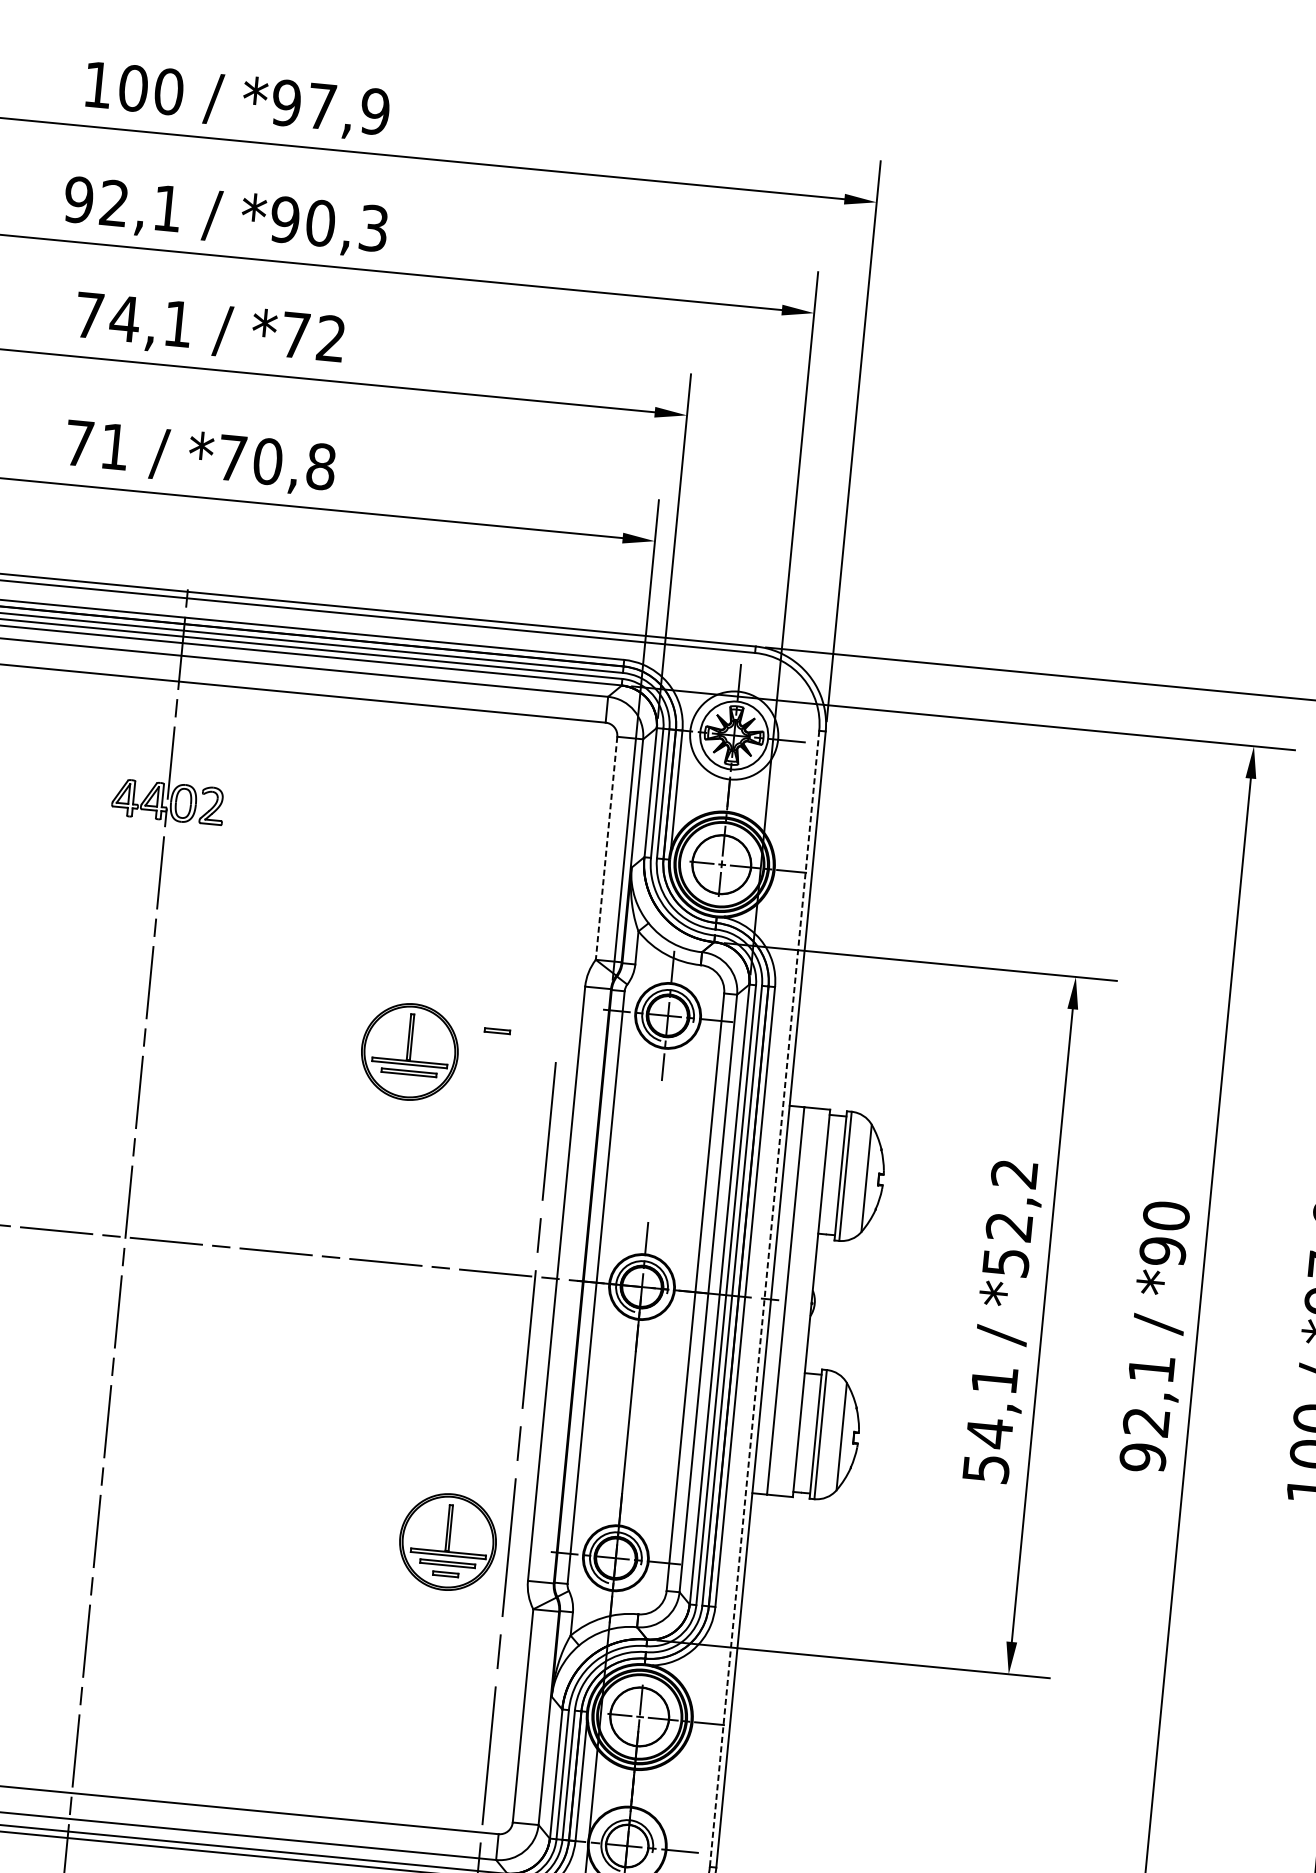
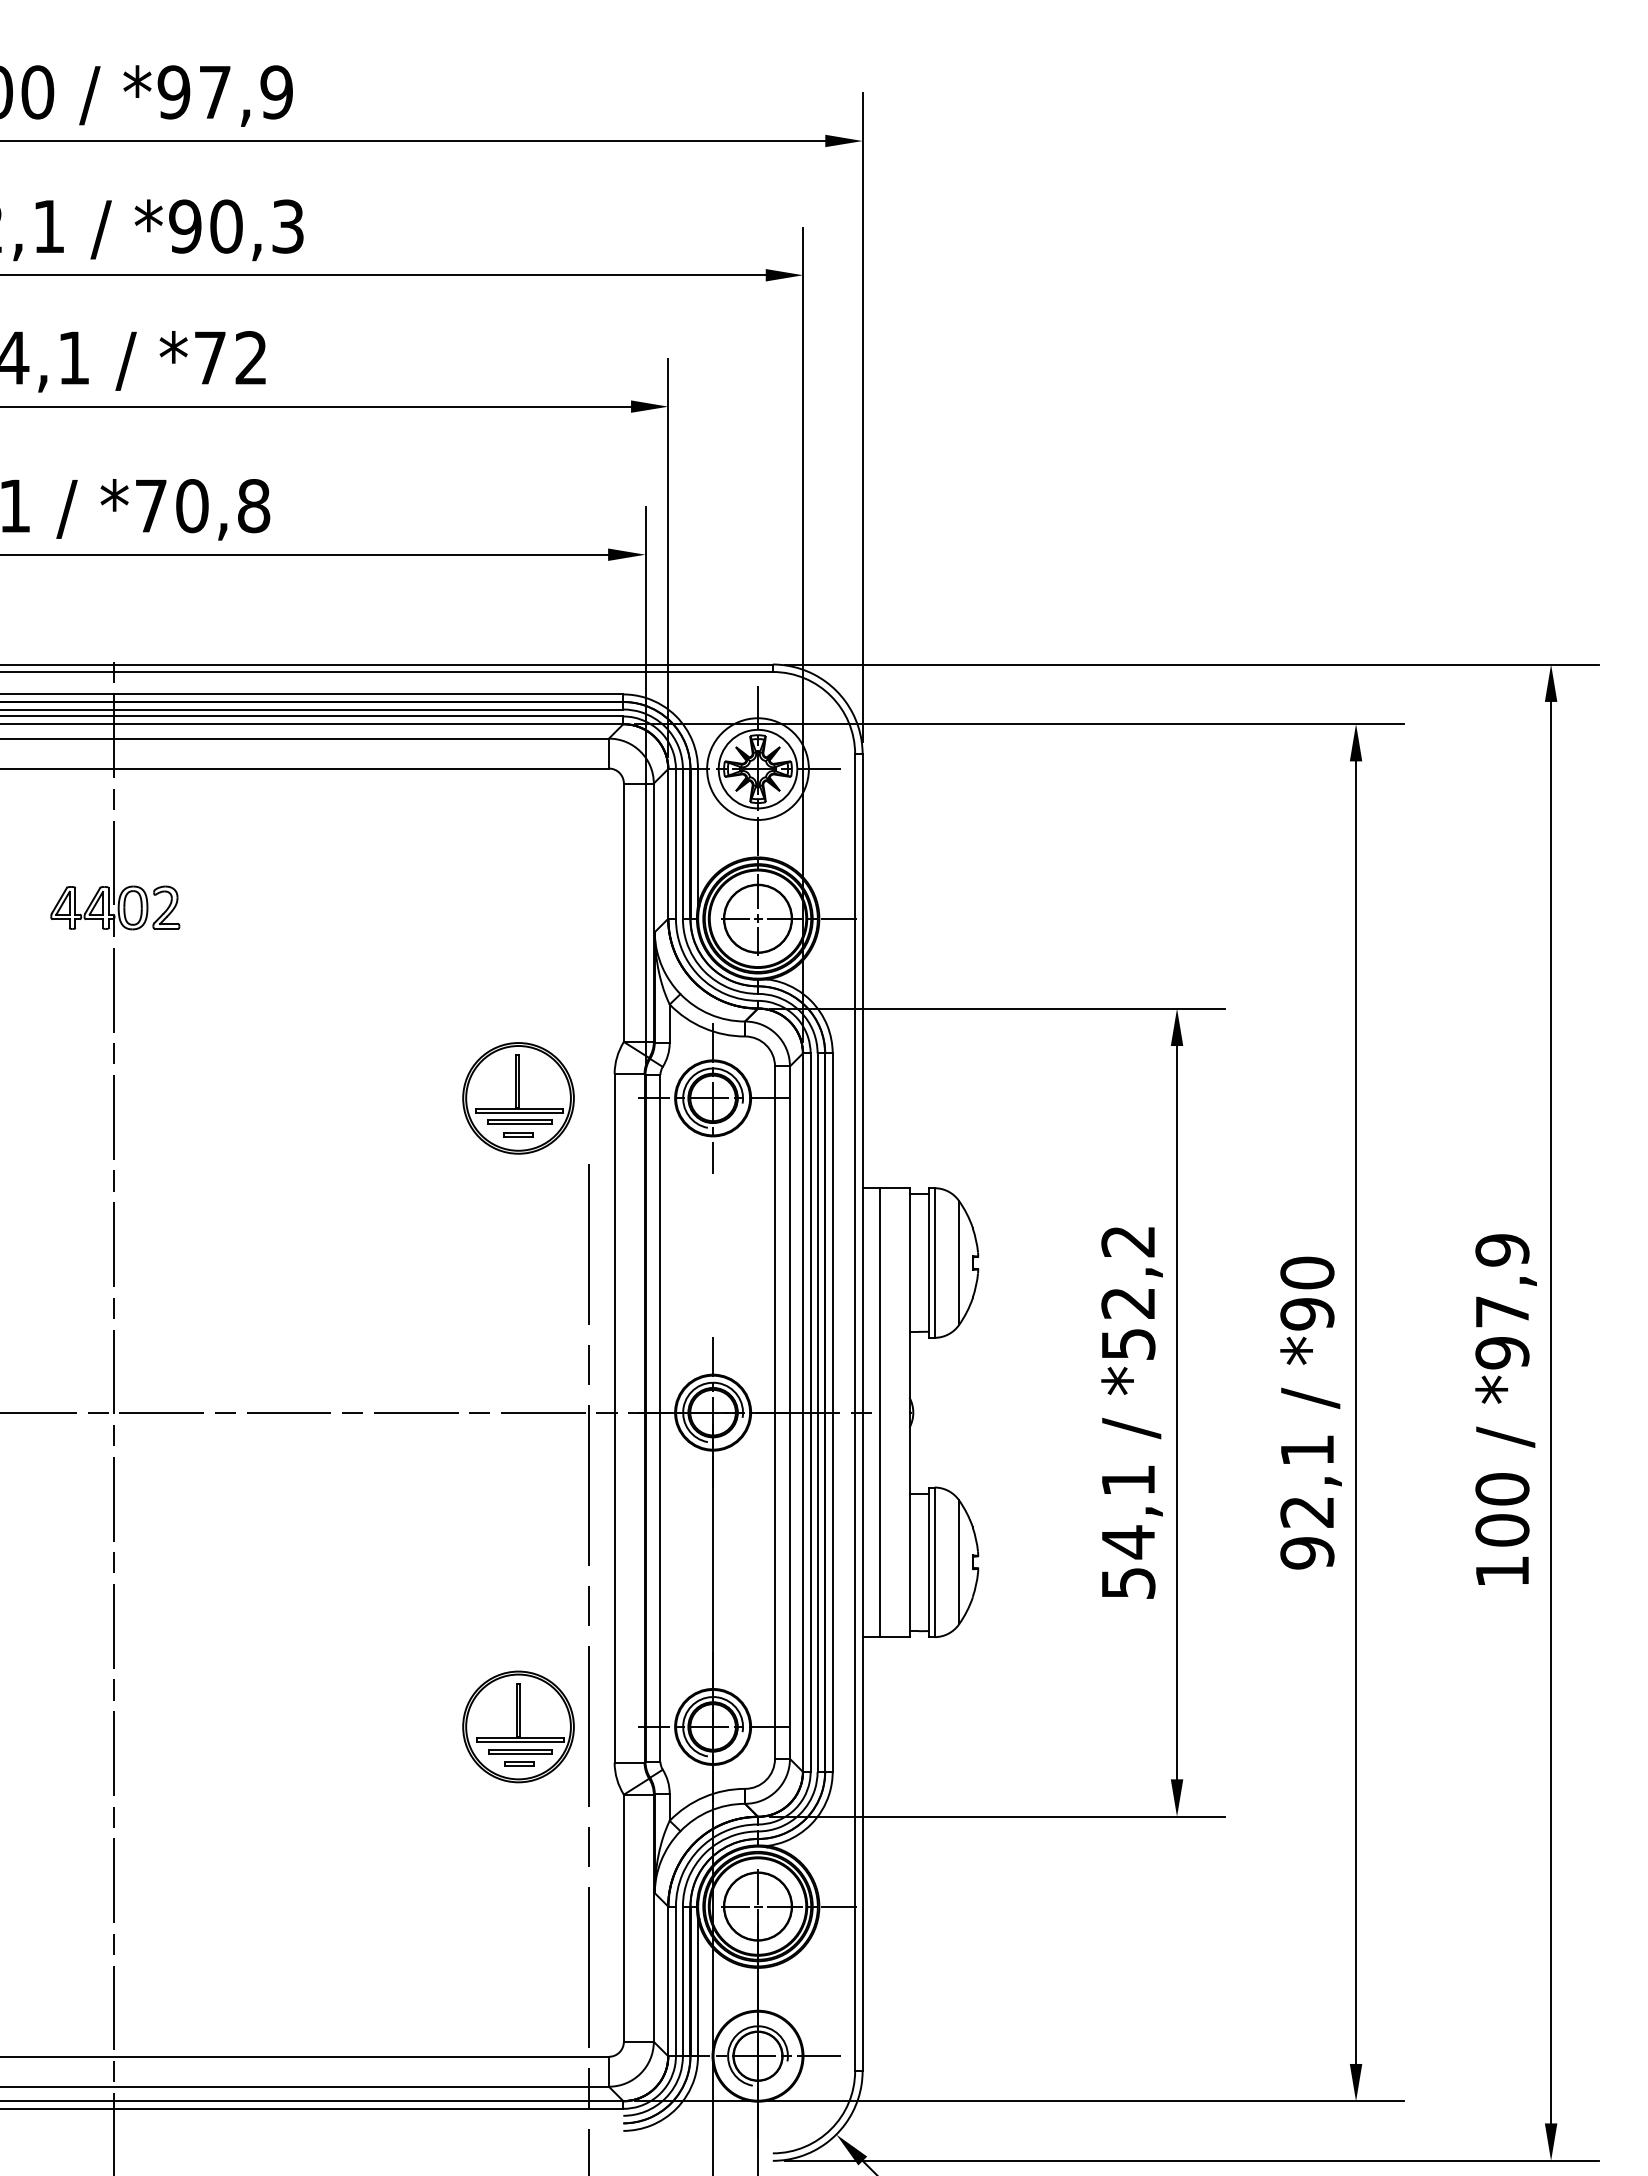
line: (606, 848) -> (623, 913), dashed -> solid
part: (409, 1052) -> (518, 1098), moved
line: (764, 1299) -> (855, 1413), dashed -> solid

